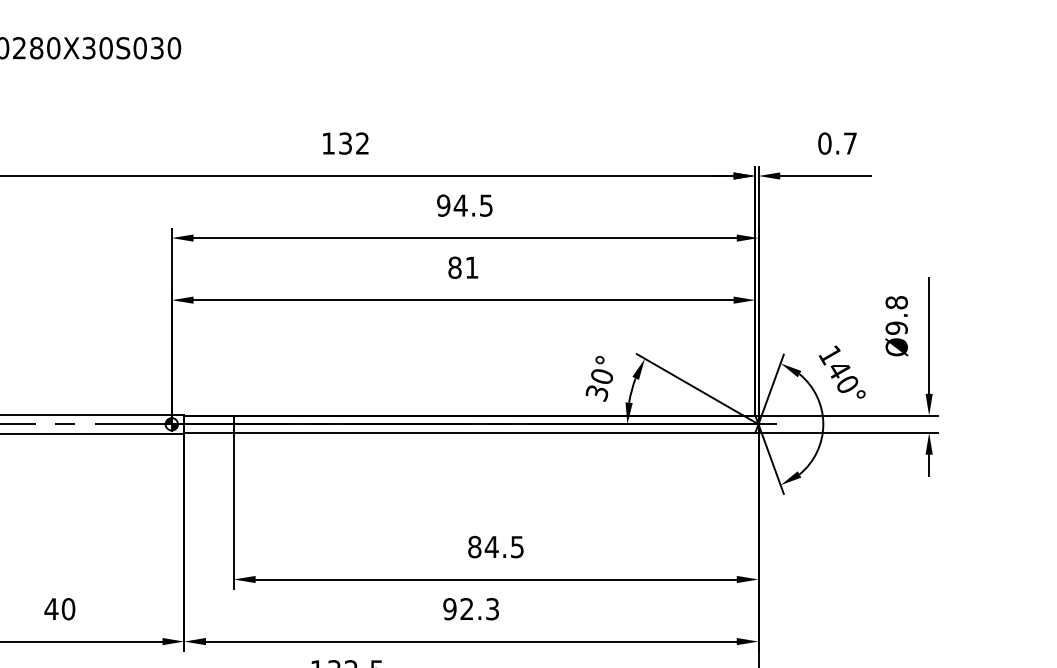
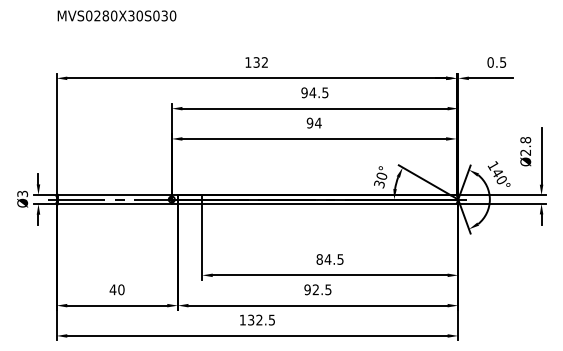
text: (851, 143) -> (503, 62), 0.7 -> 0.5
text: (462, 266) -> (313, 122), 81 -> 94
text: (896, 327) -> (525, 152), Ø9.8 -> Ø2.8
text: (492, 608) -> (328, 289), 92.3 -> 92.5

